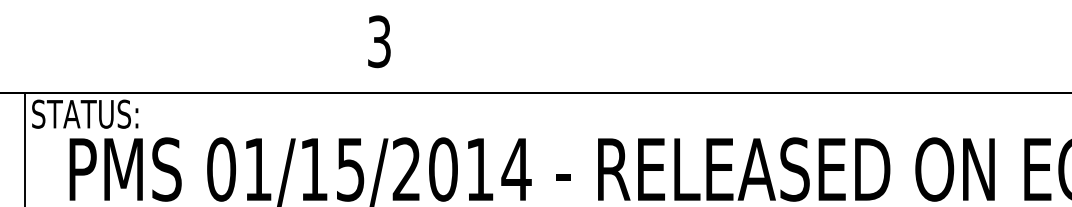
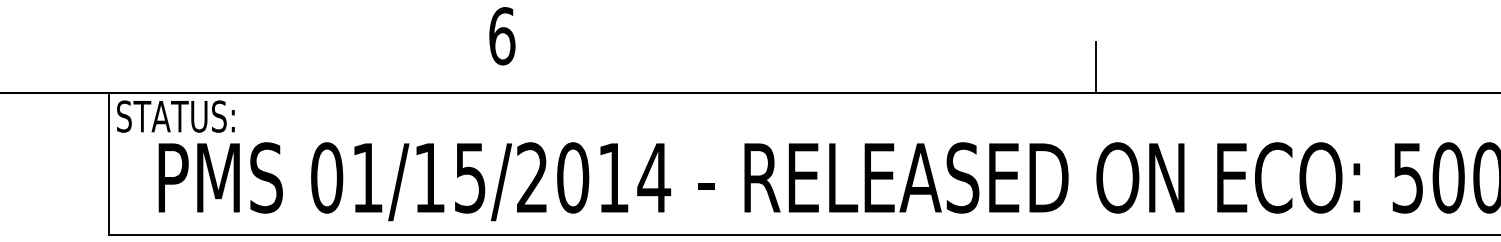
text: (379, 41) -> (502, 36), 3 -> 6
line: (915, 69) -> (1096, 67), added

